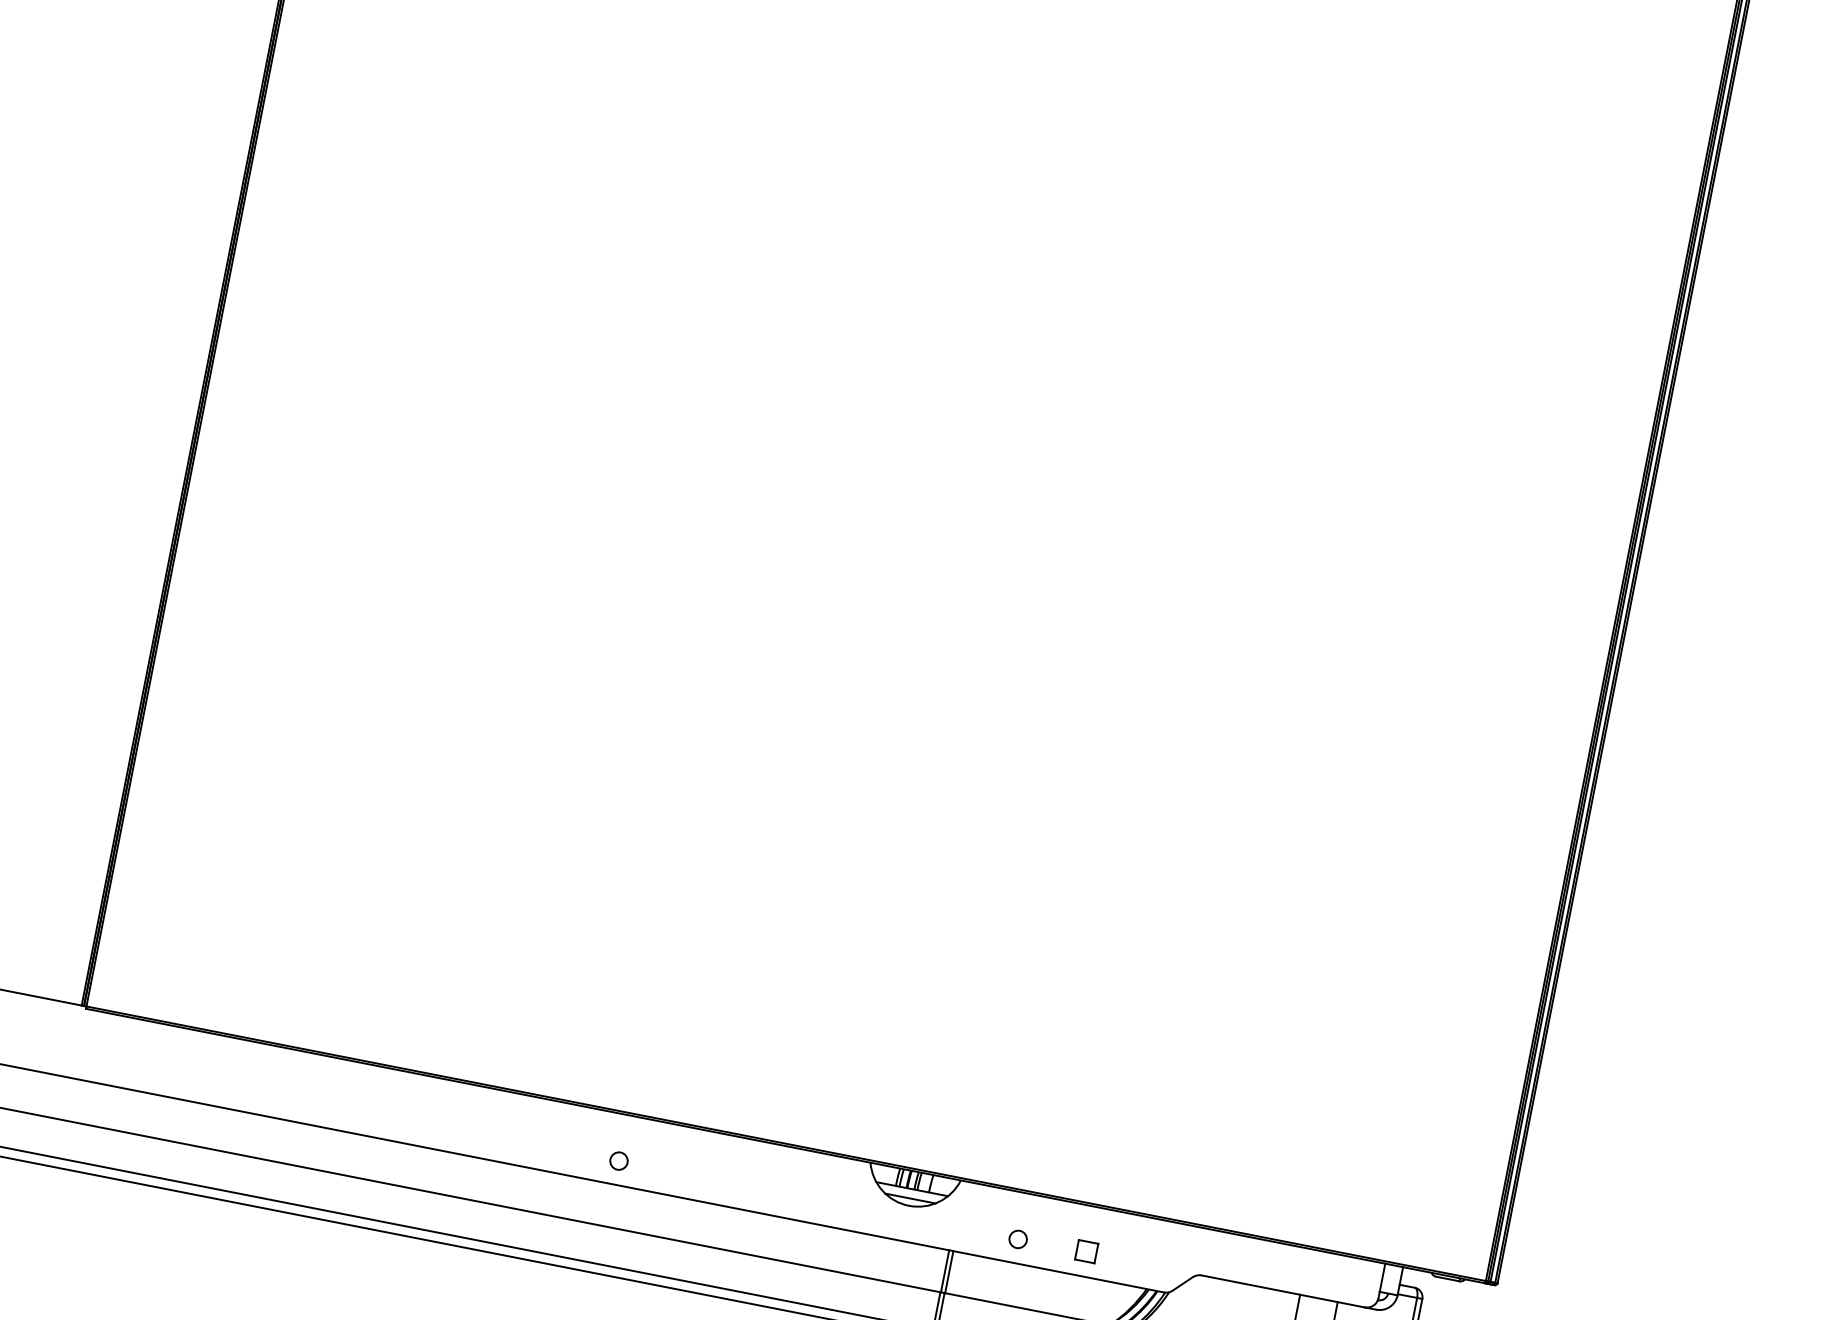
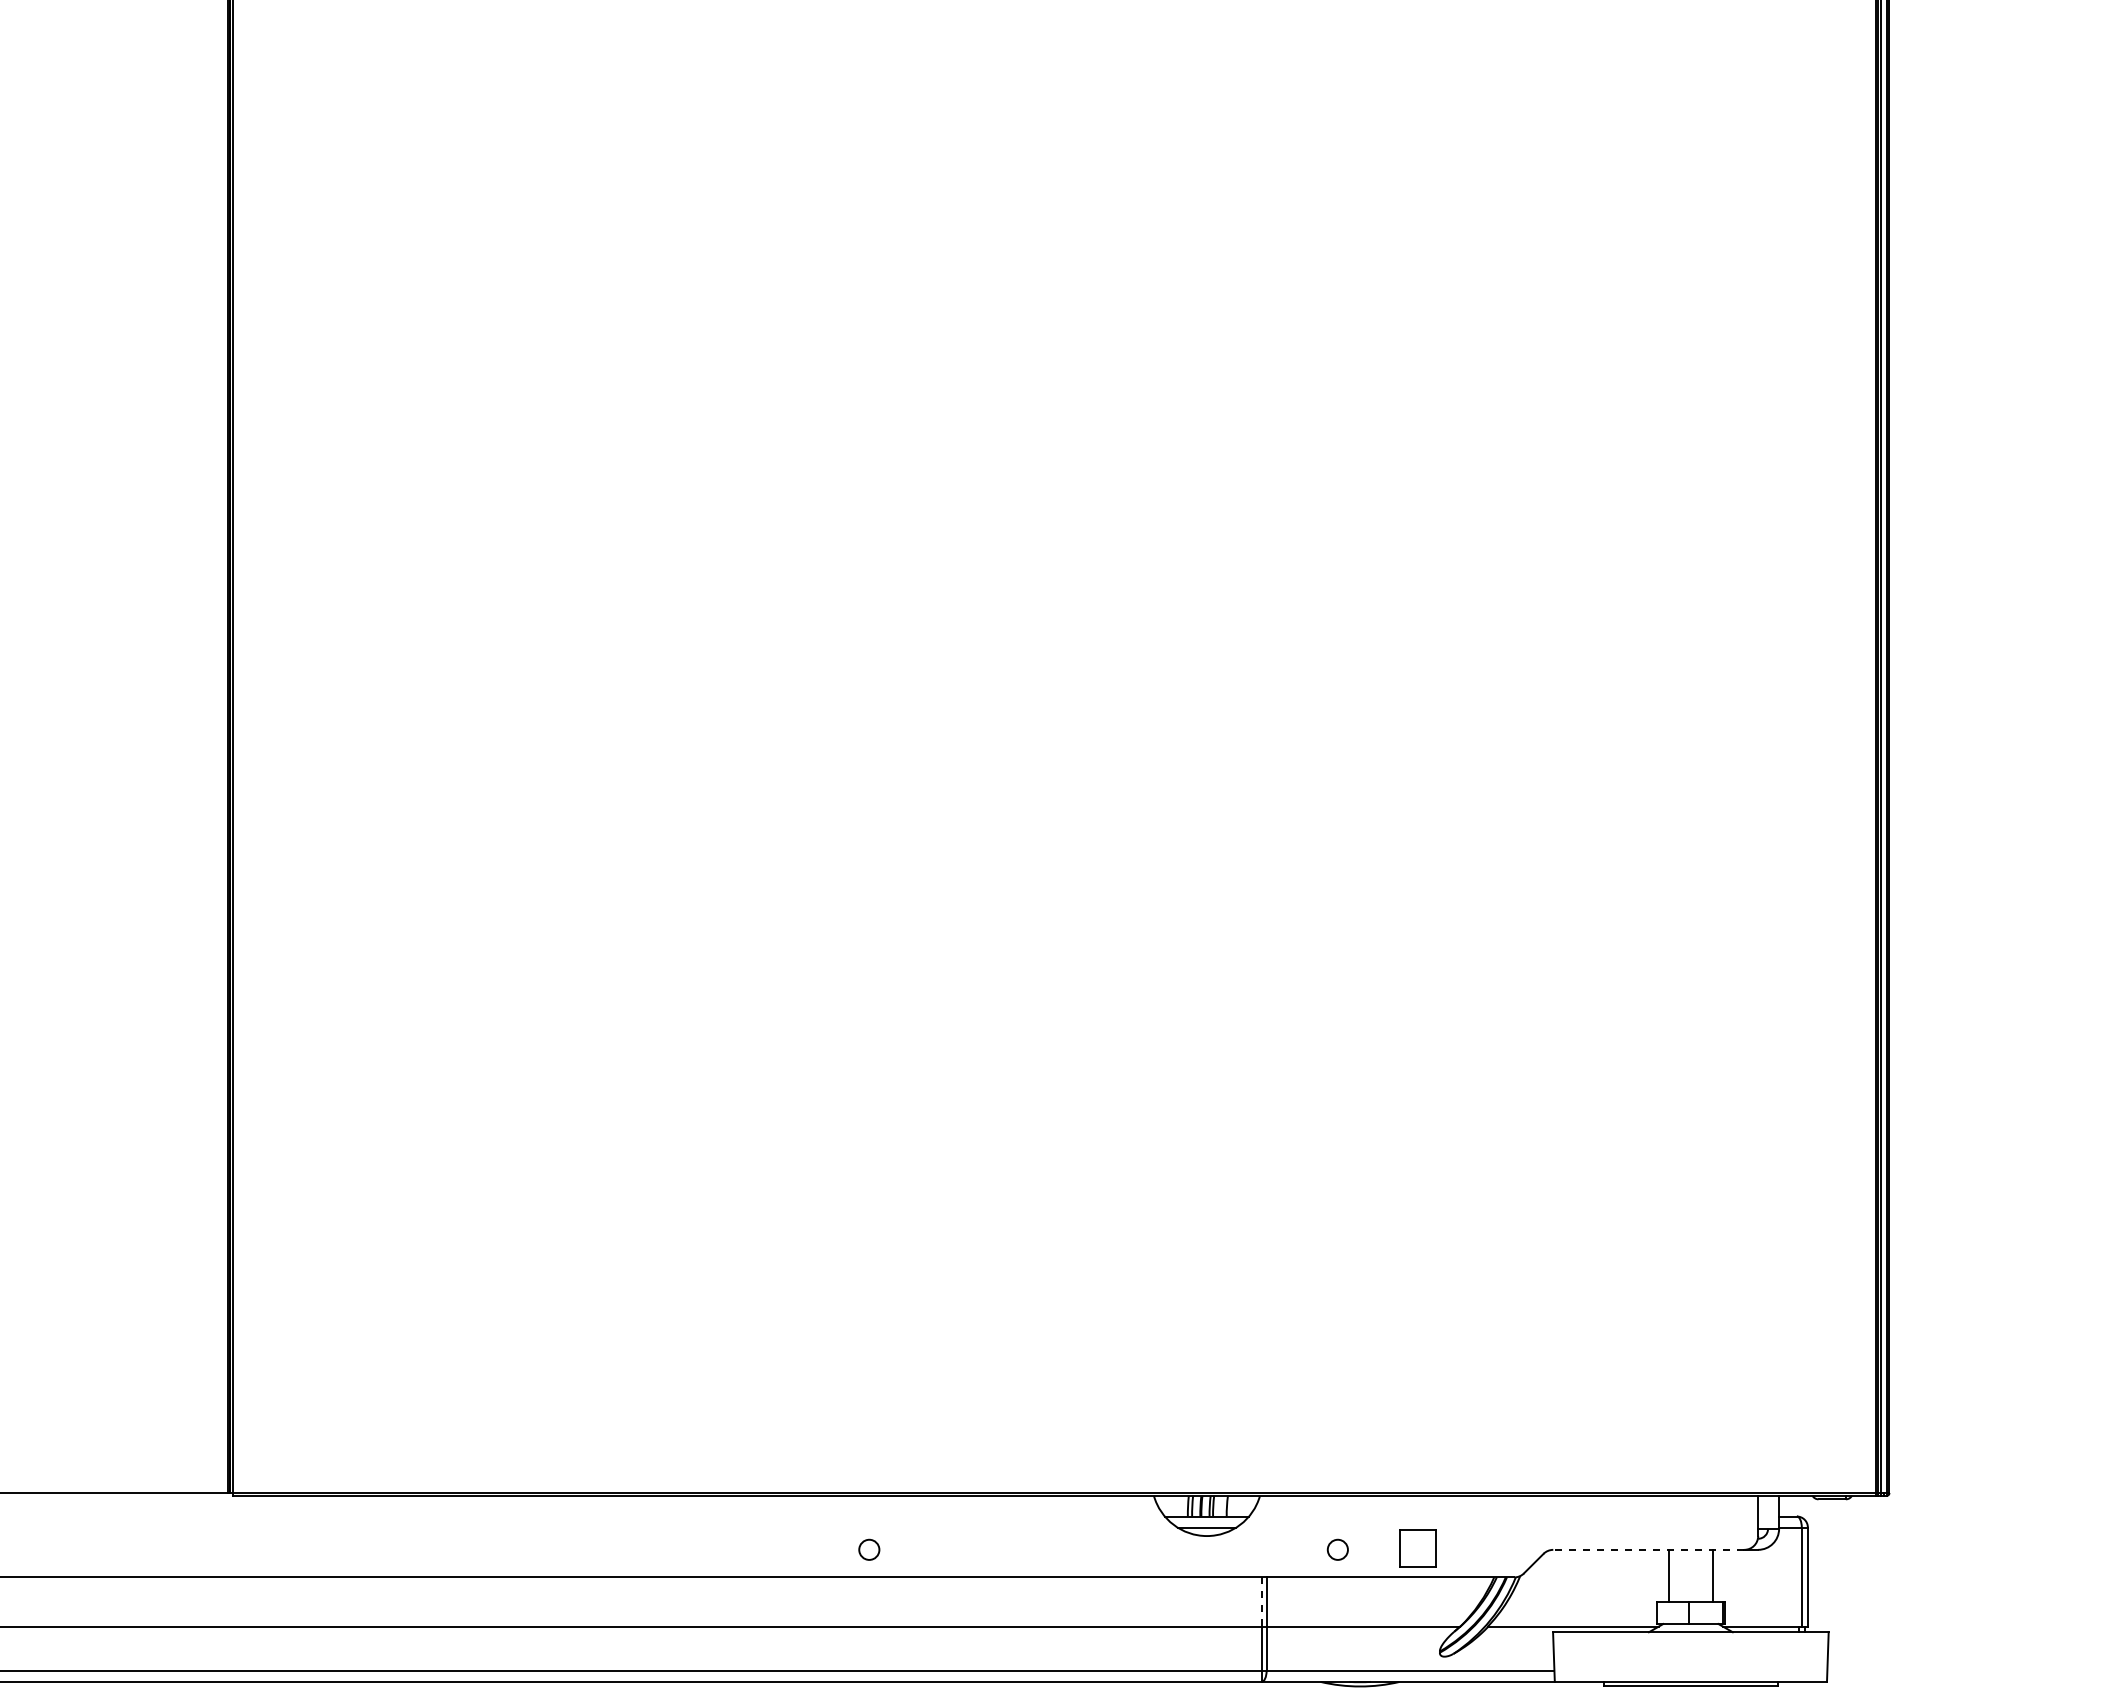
part: (1086, 1251) -> (1417, 1548), size x1.6
line: (945, 1271) -> (1262, 1602), solid -> dashed
line: (1282, 1291) -> (1648, 1549), solid -> dashed

